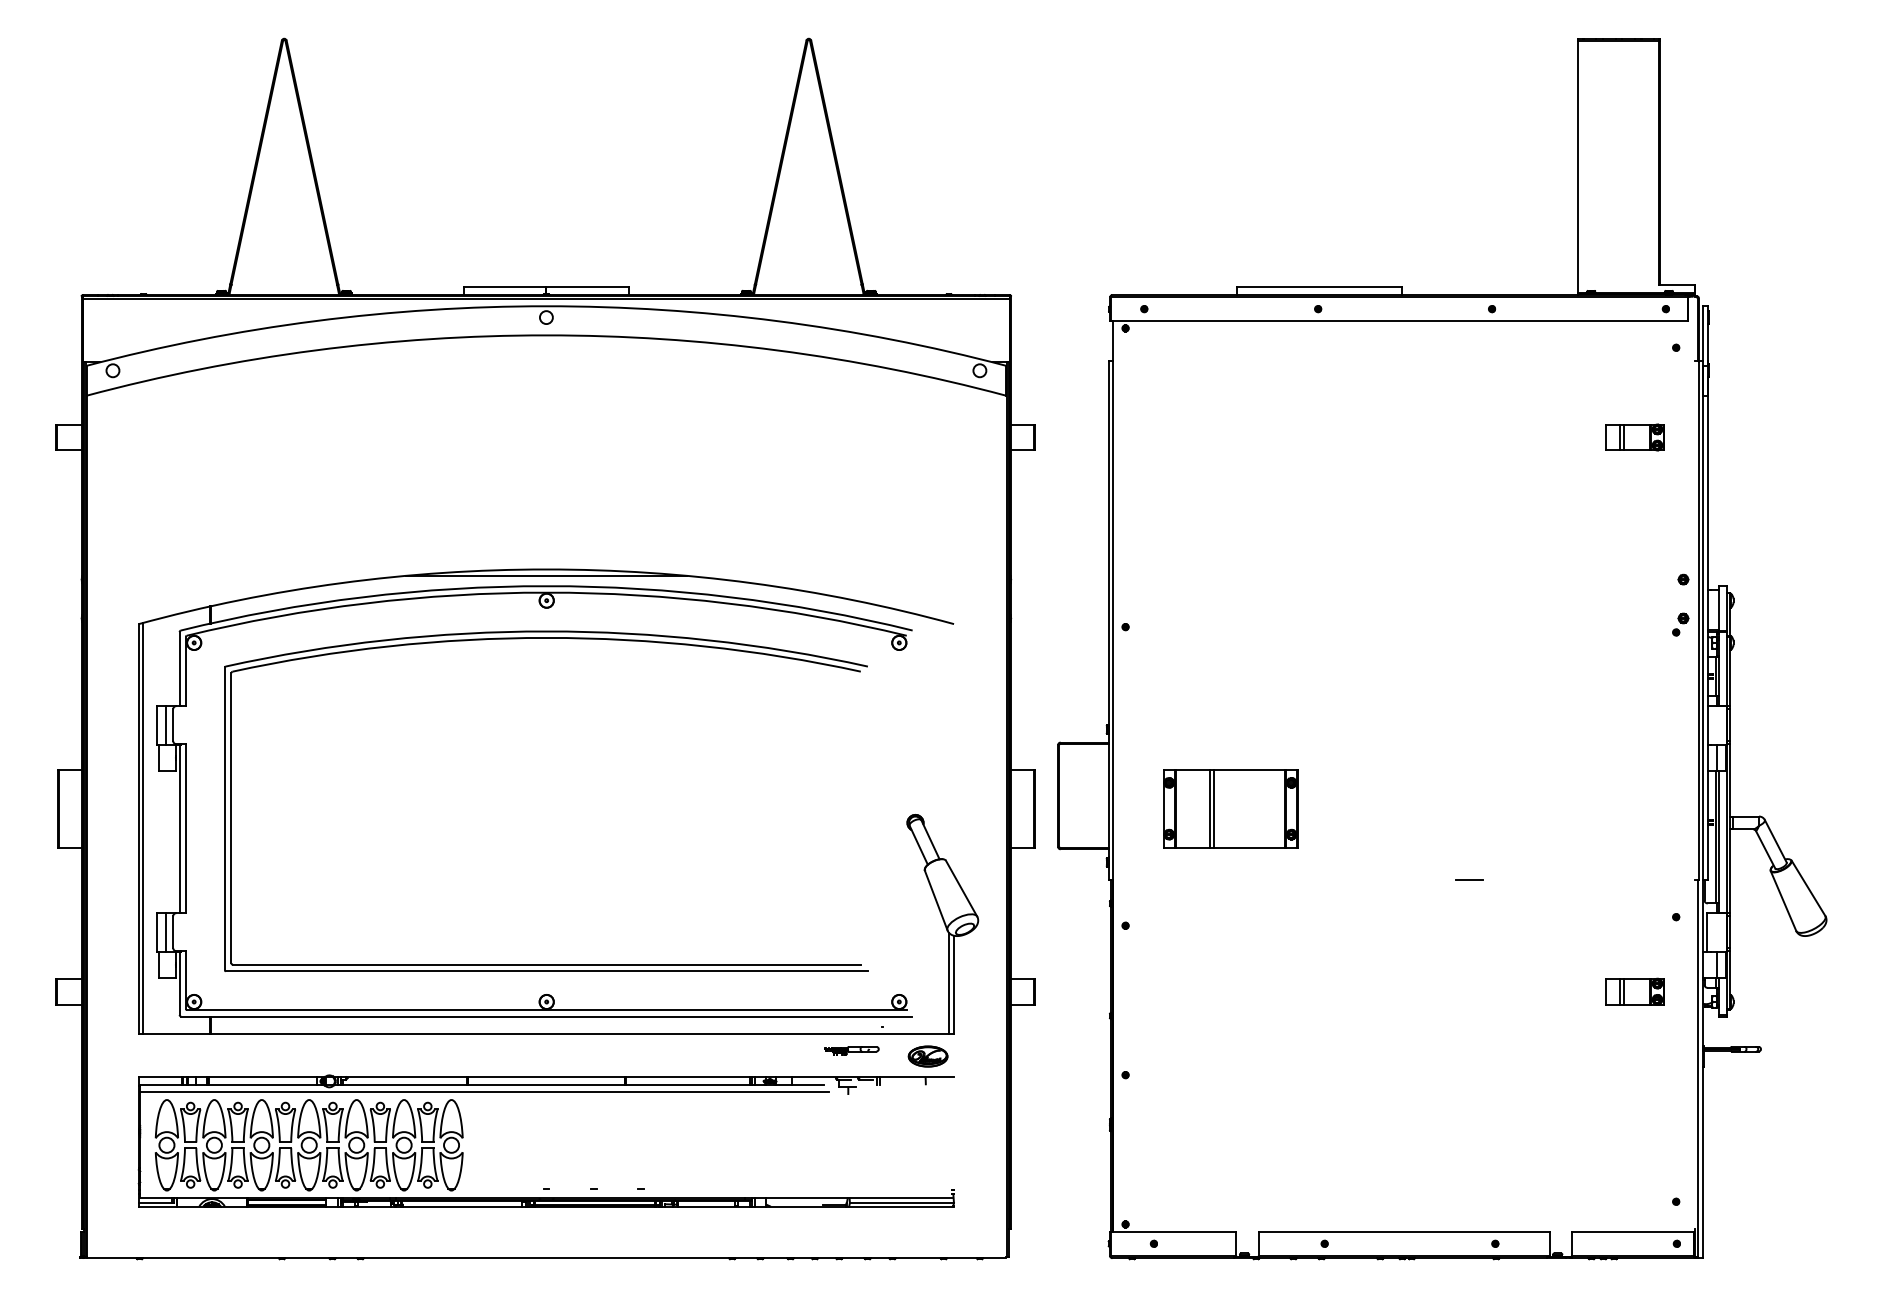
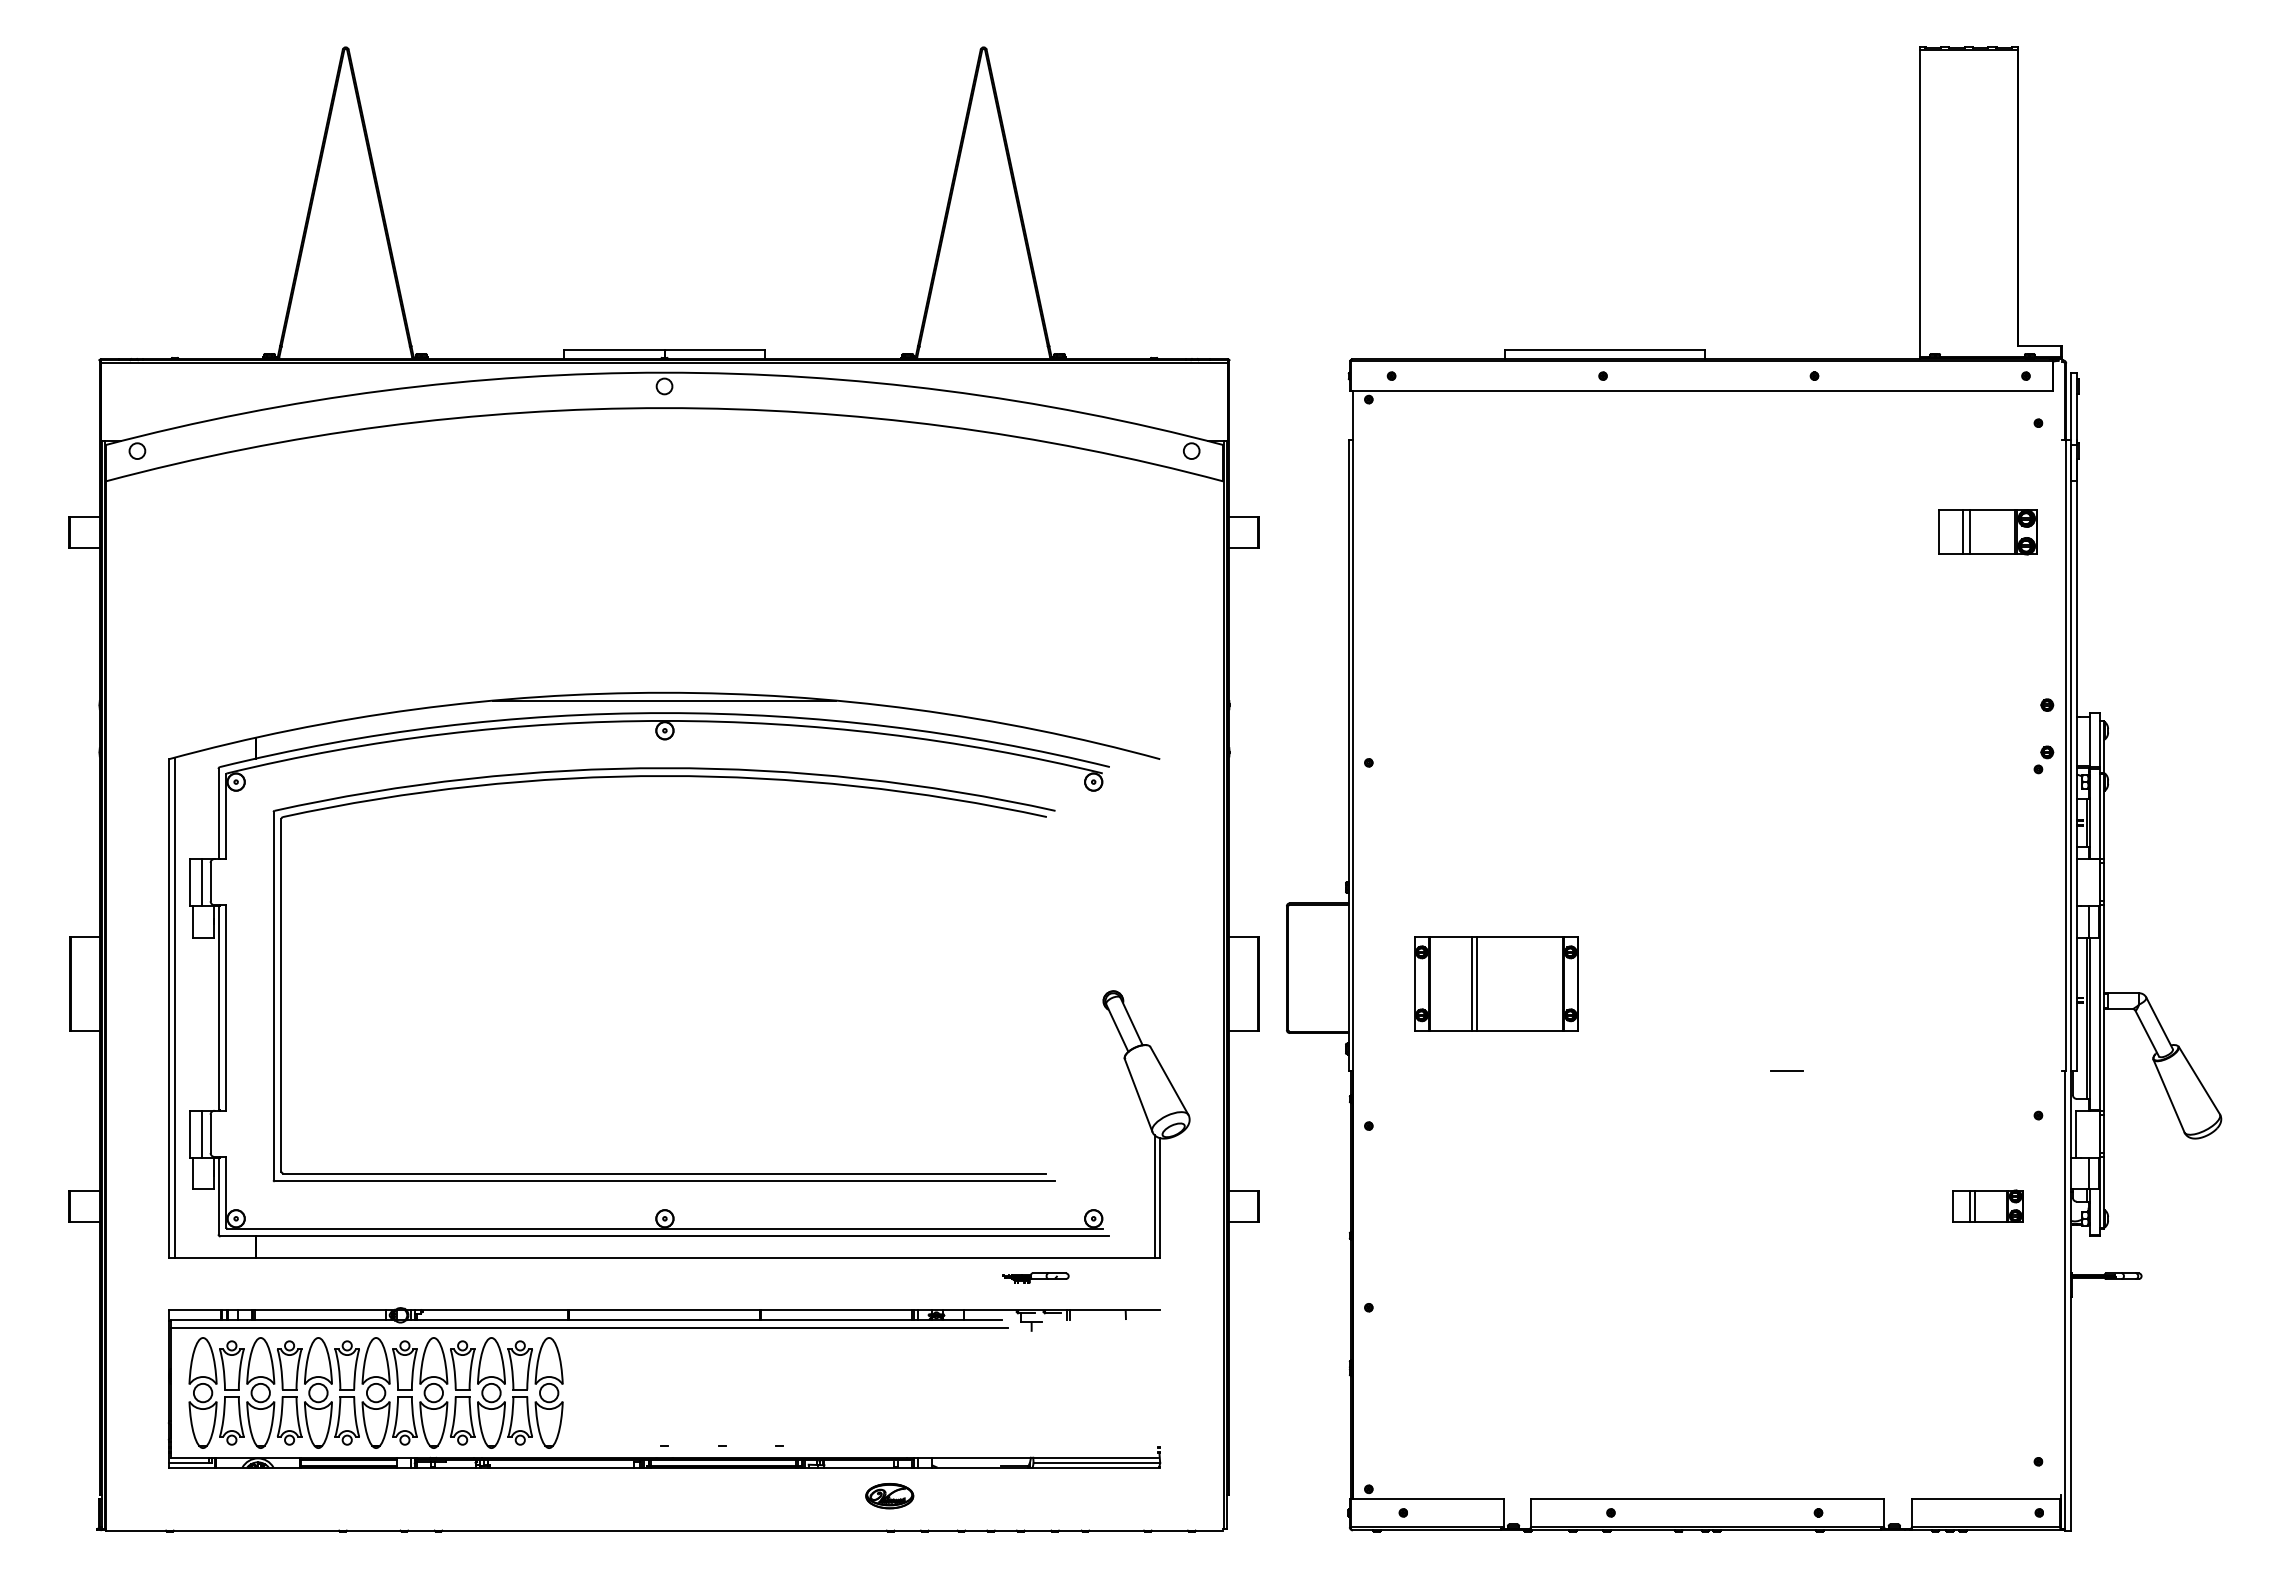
part: (1634, 436) -> (1987, 531), size x1.4
part: (927, 1056) -> (889, 1496), moved

